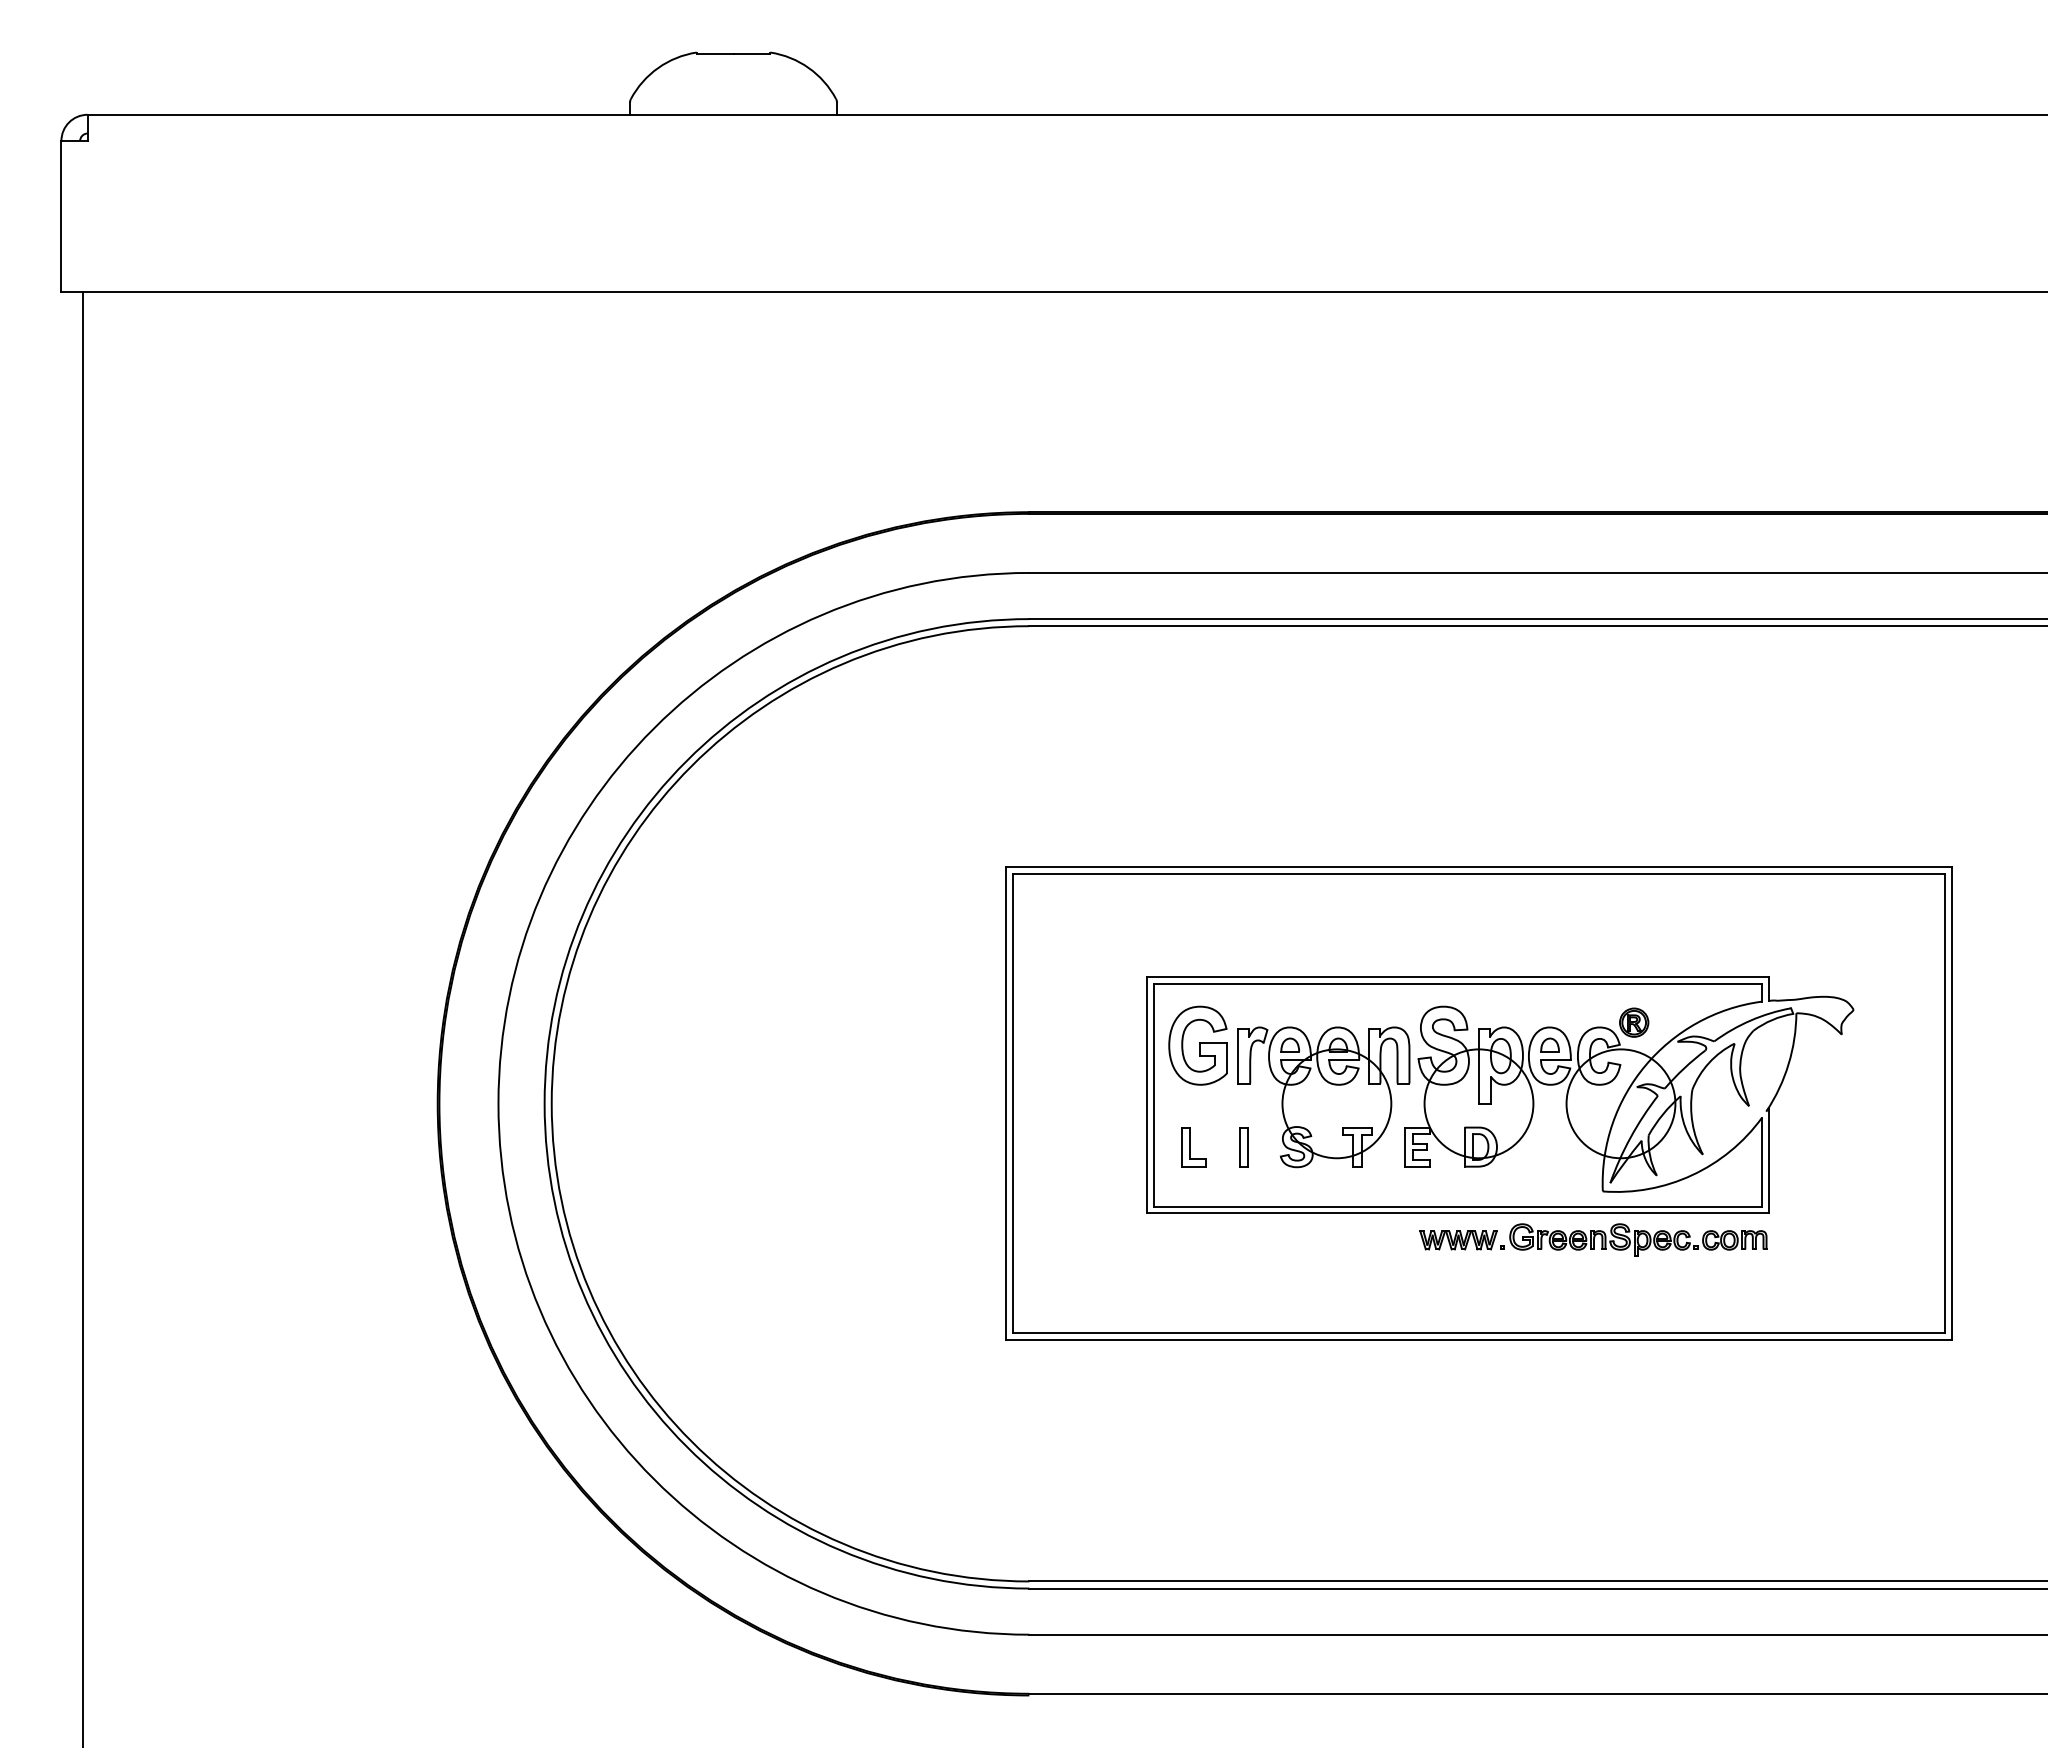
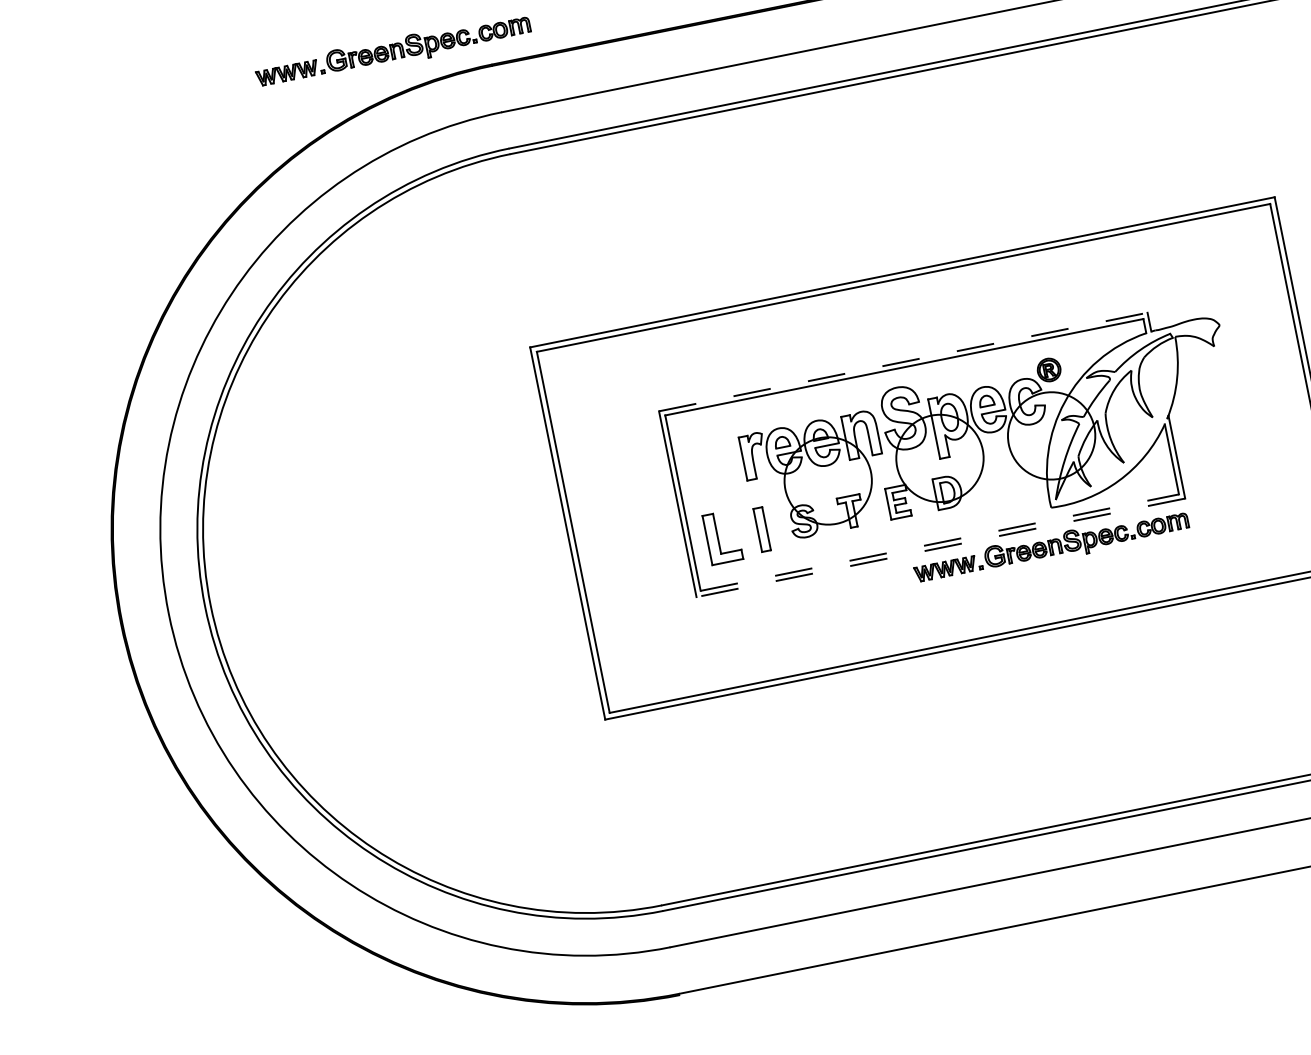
part: (911, 471) -> (393, 51), added
line: (1457, 977) -> (903, 362), solid -> dashed
part: (1197, 1045) -> (709, 457), removed
part: (1193, 1147) -> (722, 538), size x1.6
part: (1243, 1147) -> (761, 530), size x1.4
line: (1458, 1206) -> (940, 542), solid -> dashed
line: (1458, 1213) -> (941, 547), solid -> dashed

